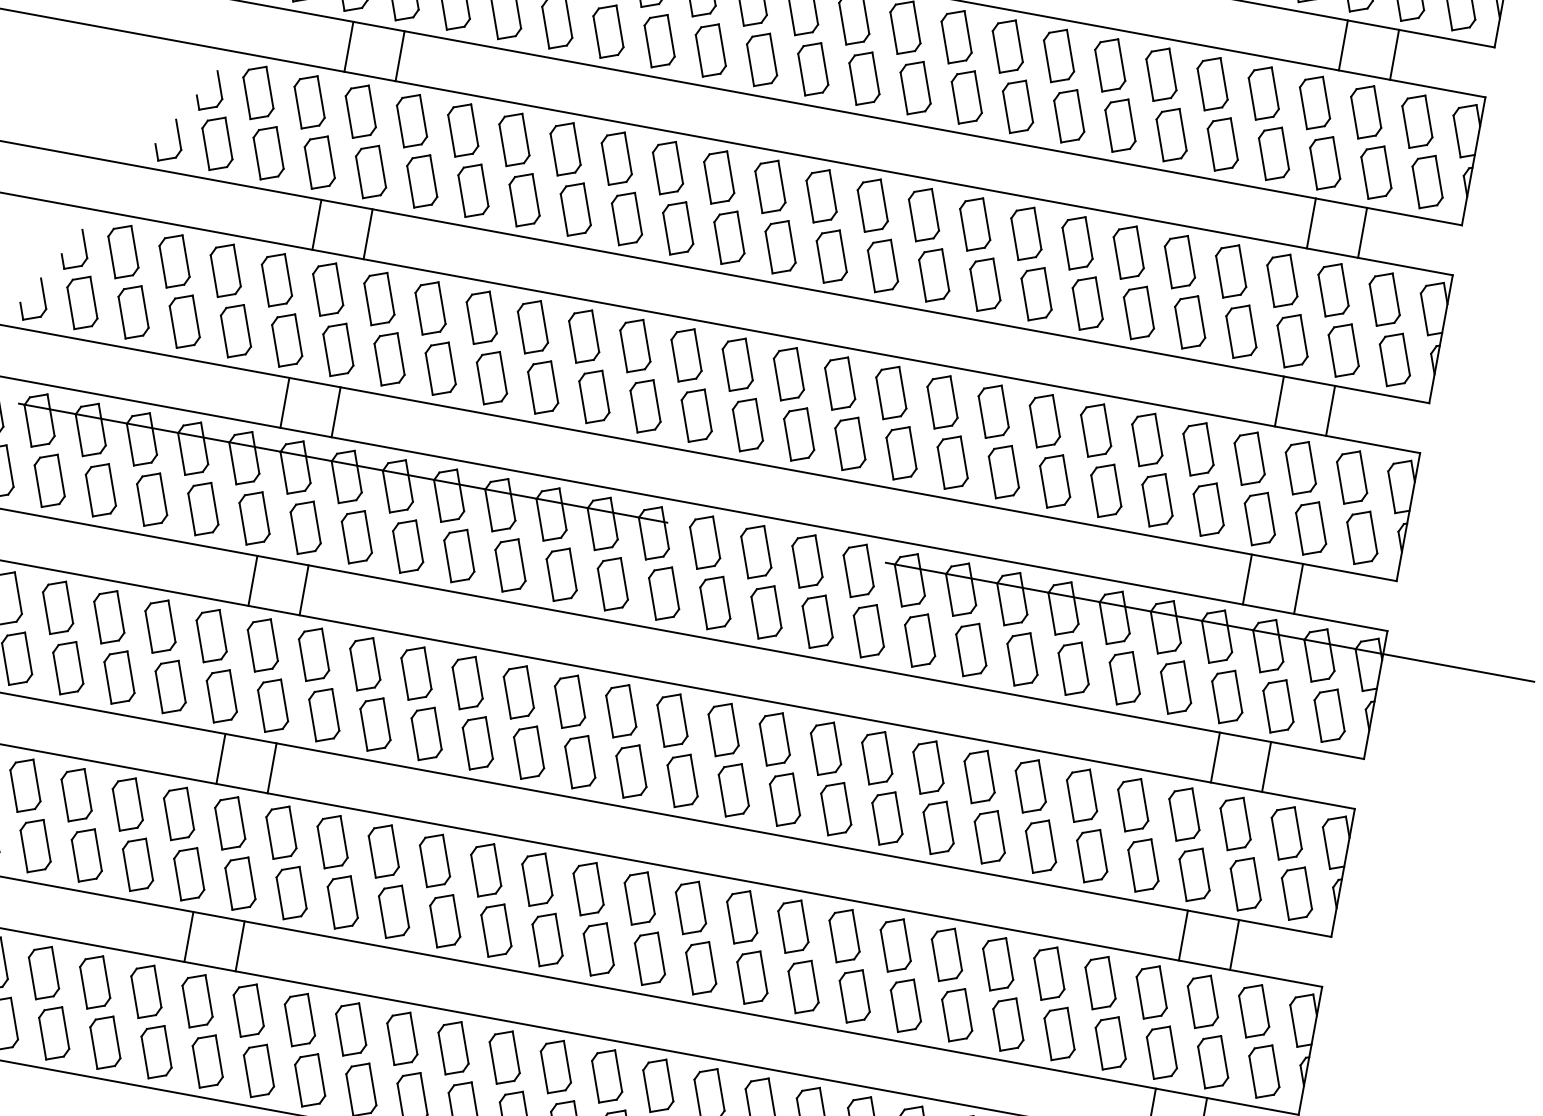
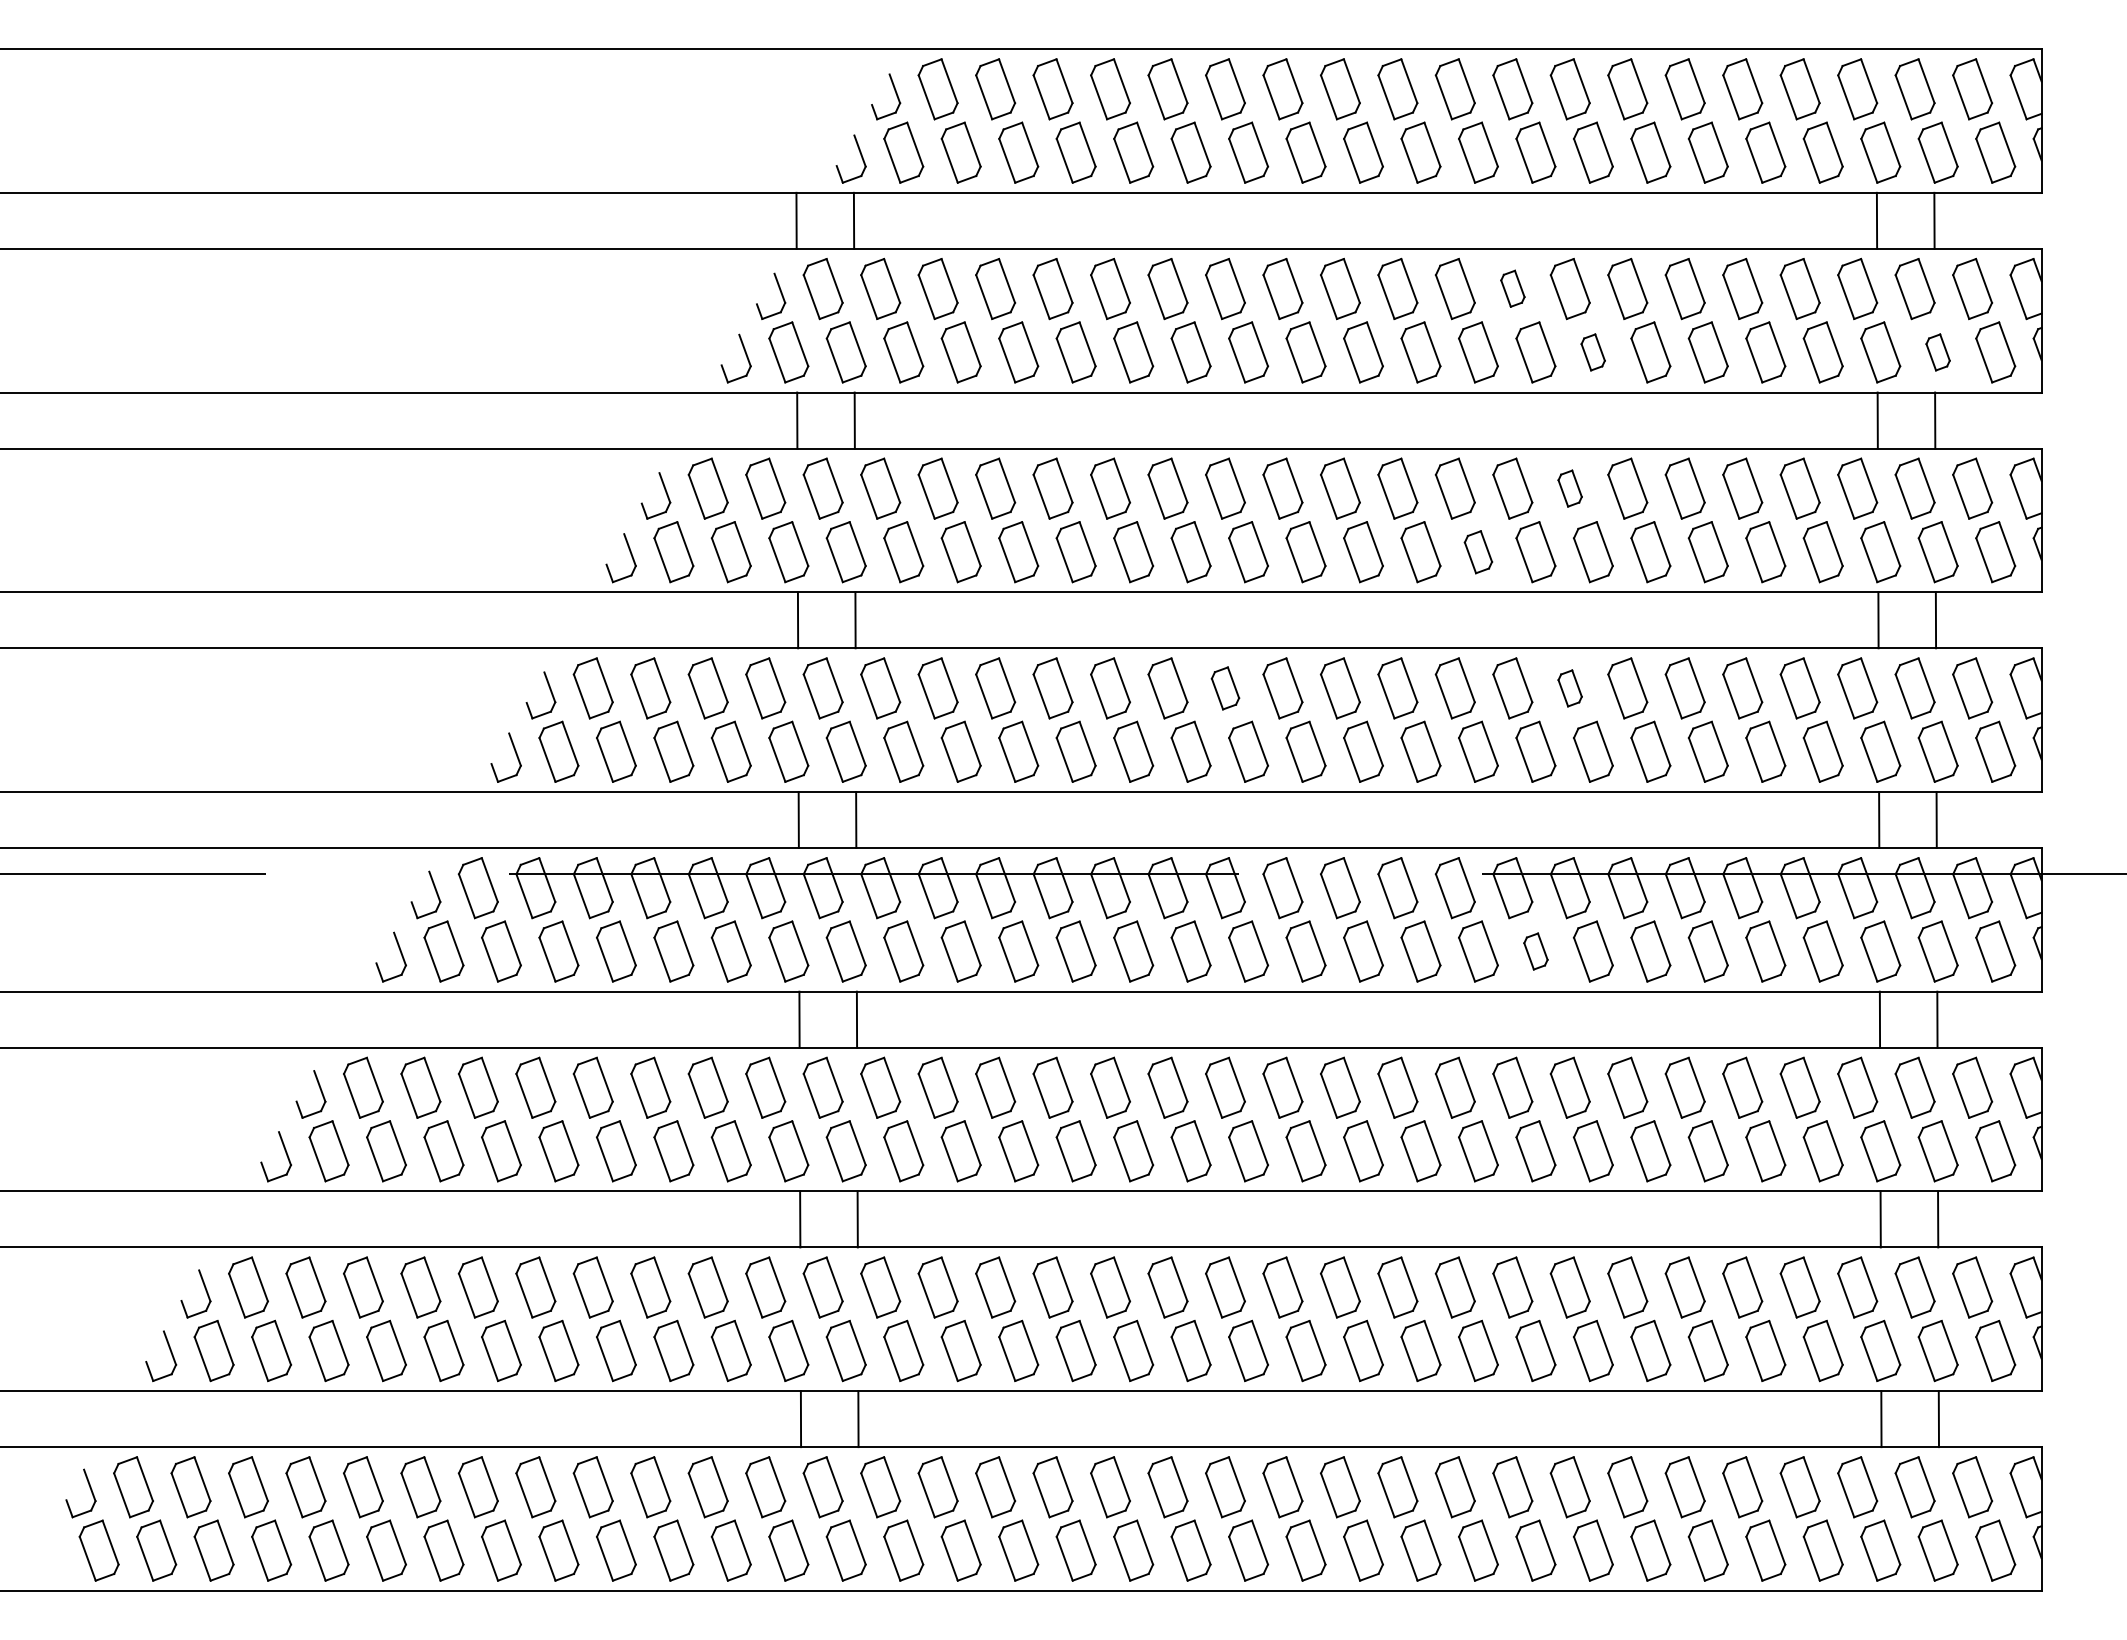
part: (1007, 46) -> (1512, 288), size x0.6
part: (1068, 116) -> (1592, 352), size x0.6
part: (1375, 172) -> (1937, 352), size x0.6
part: (1025, 233) -> (1569, 488), size x0.6
part: (934, 275) -> (1478, 552), size x0.7
part: (686, 355) -> (1225, 688), size x0.7
part: (992, 411) -> (1569, 688), size x0.6
part: (919, 640) -> (1535, 951), size x0.6

